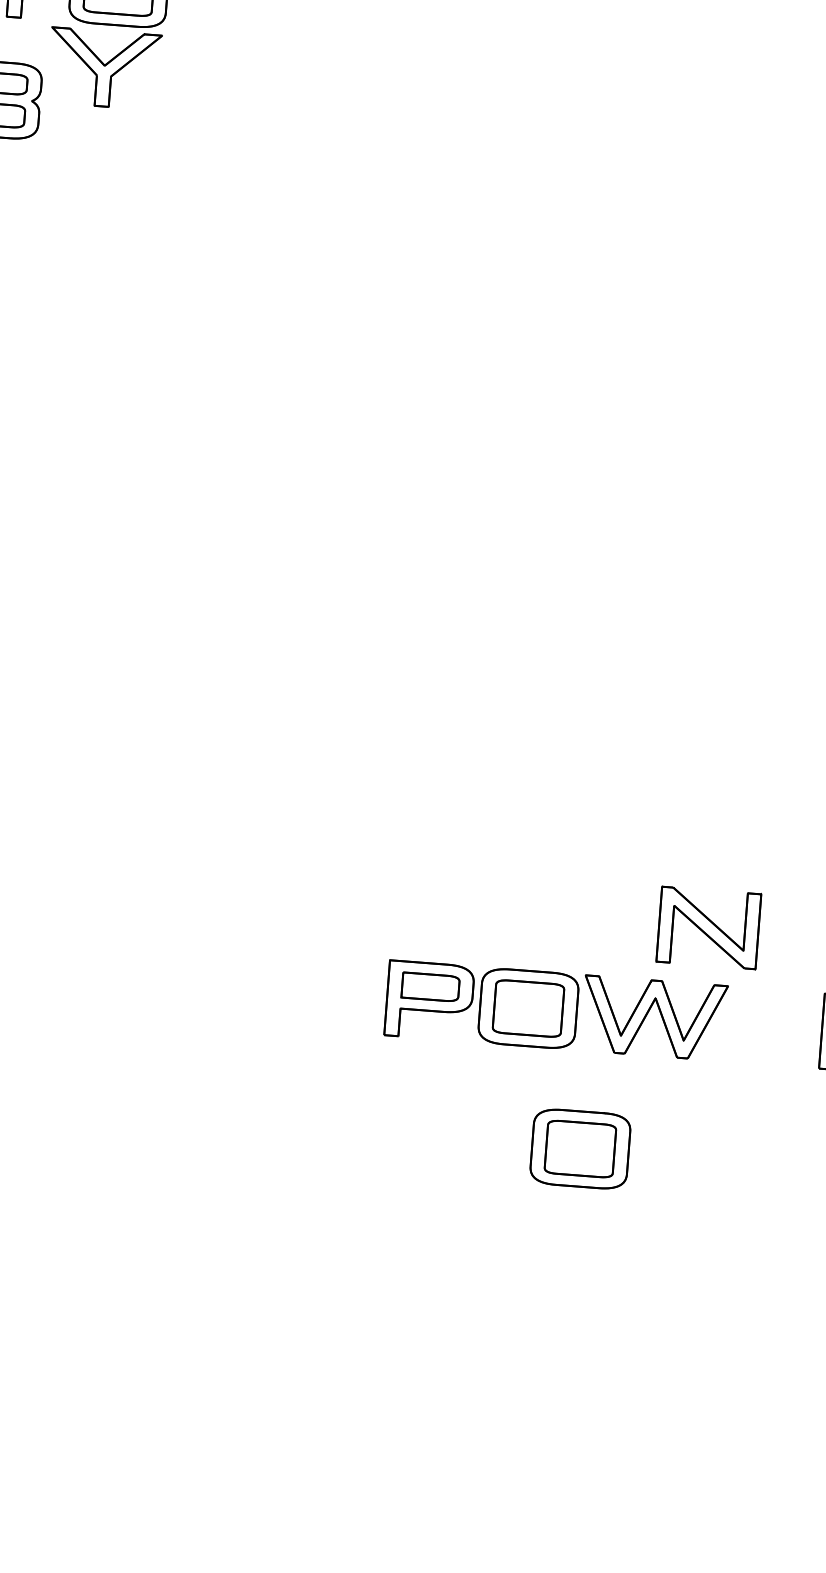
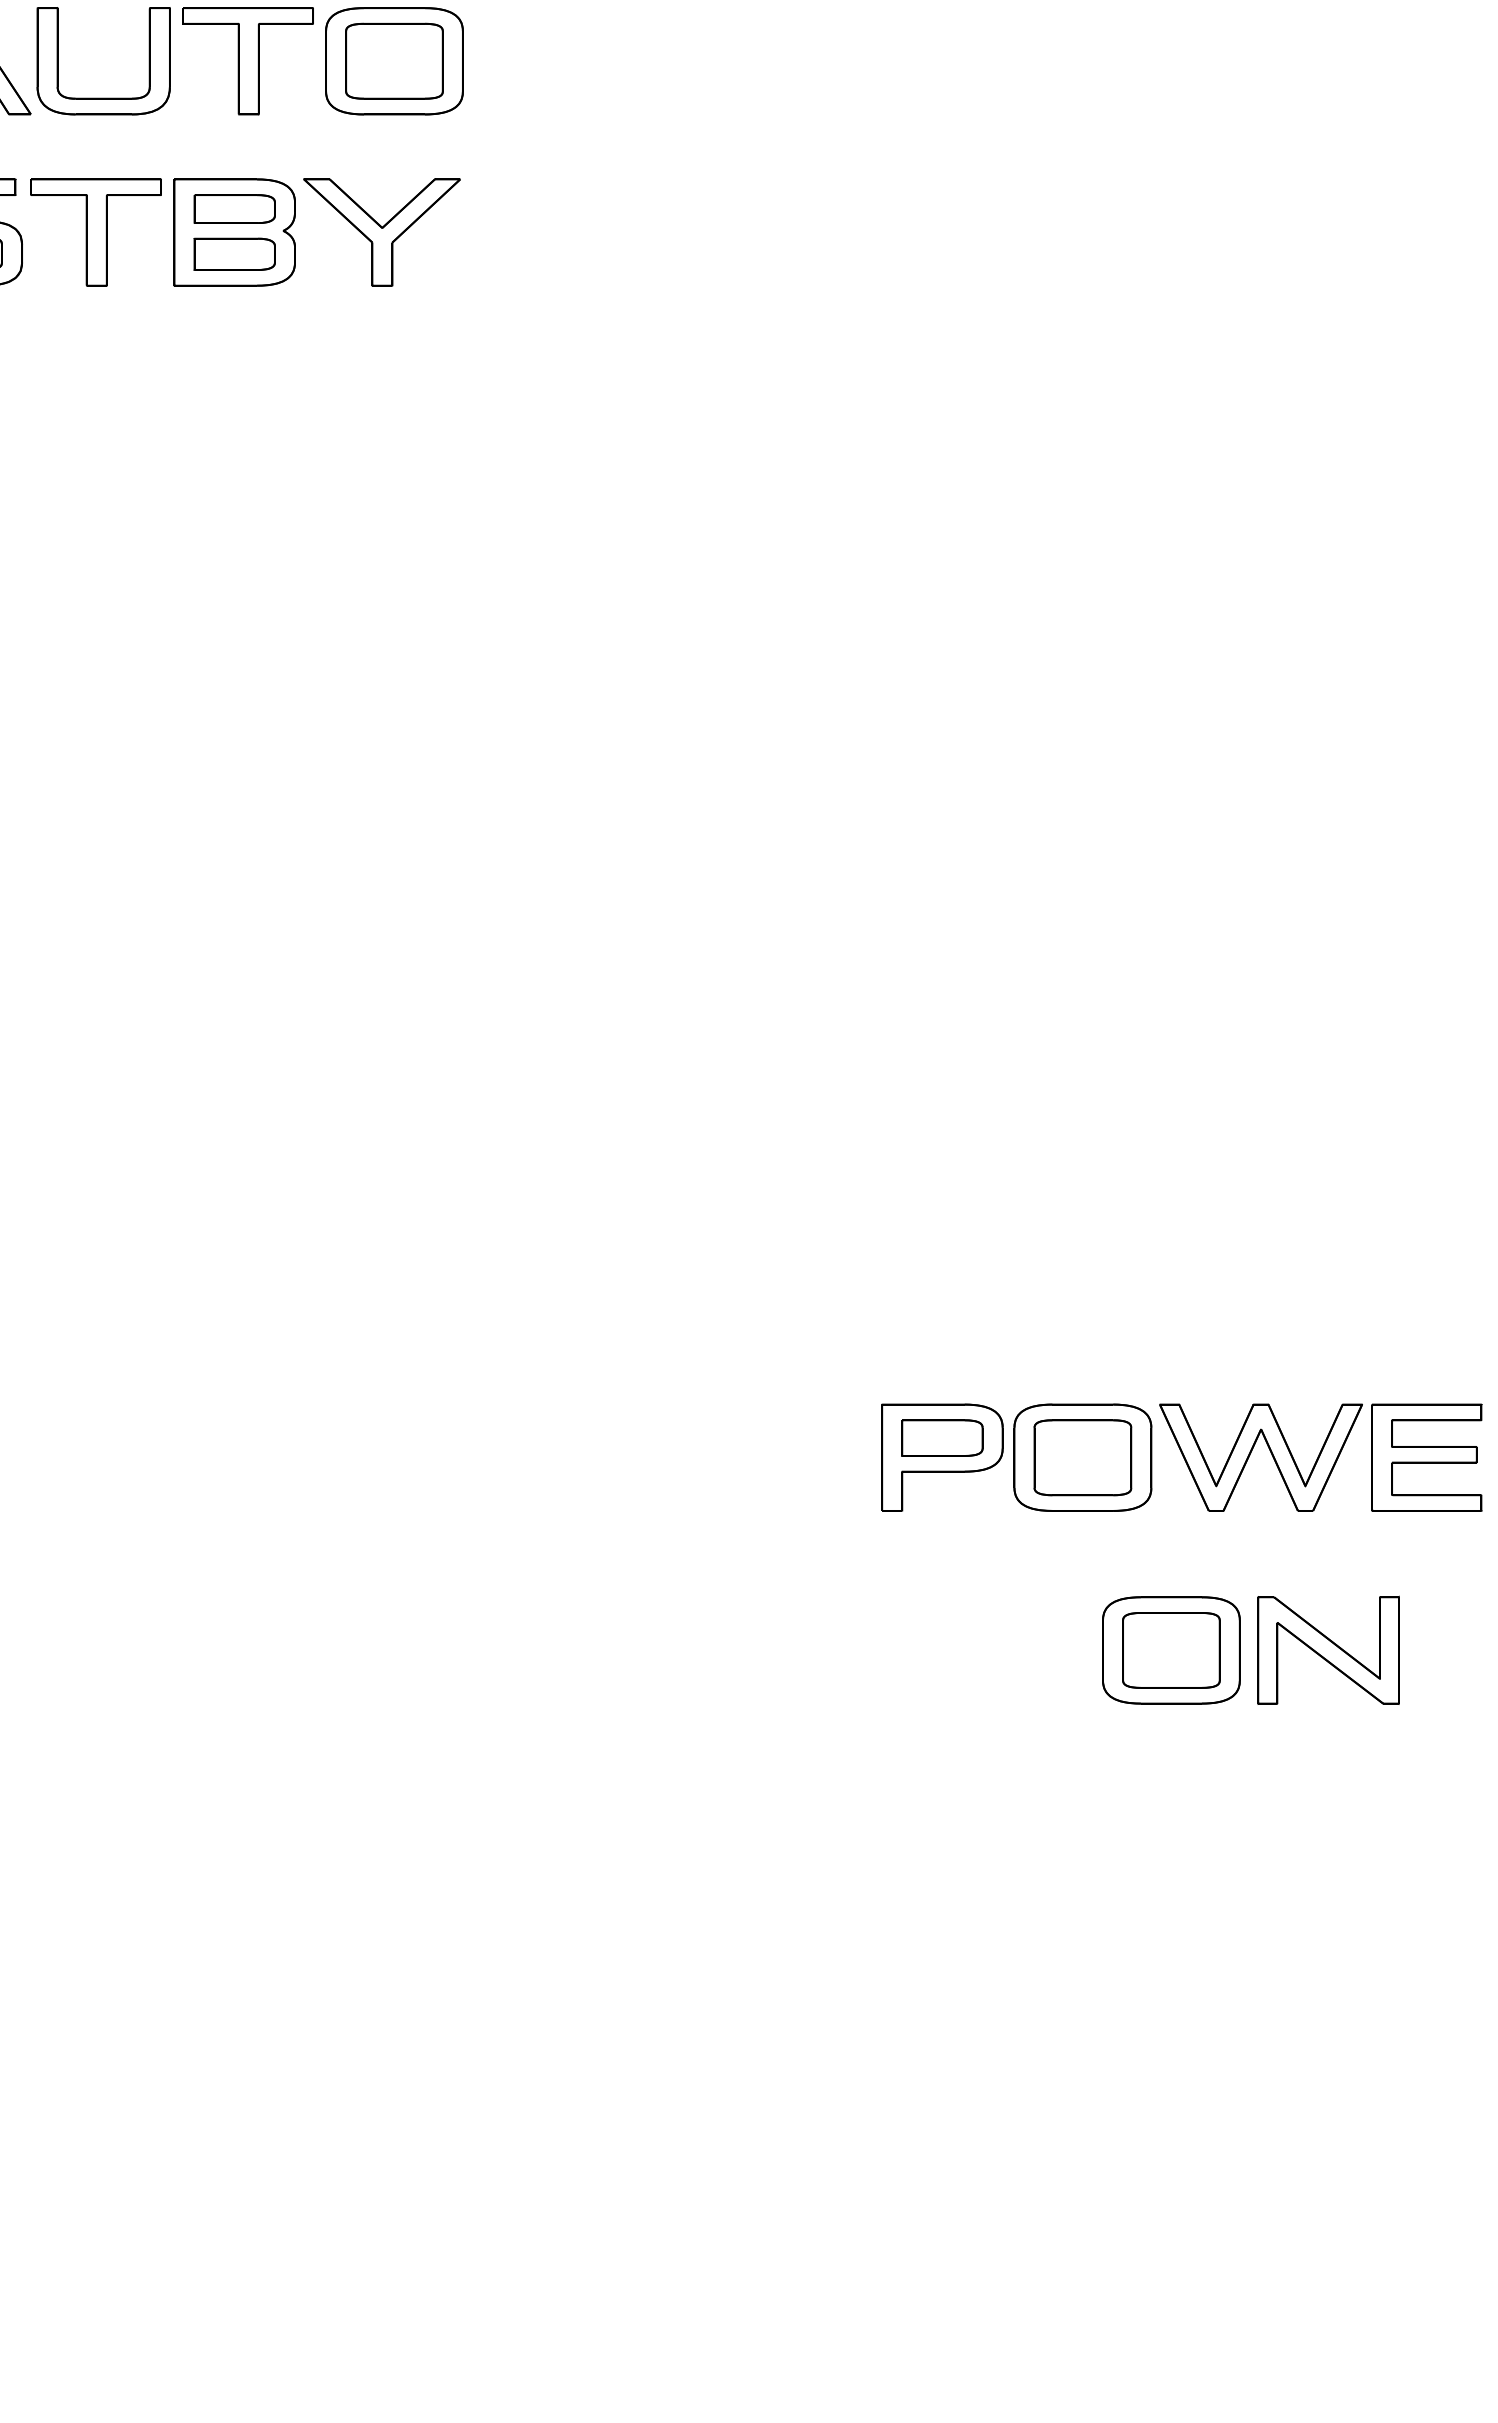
part: (103, 68) -> (381, 232), moved
part: (708, 927) -> (1328, 1649), moved
part: (770, 1027) -> (1426, 1457), added

